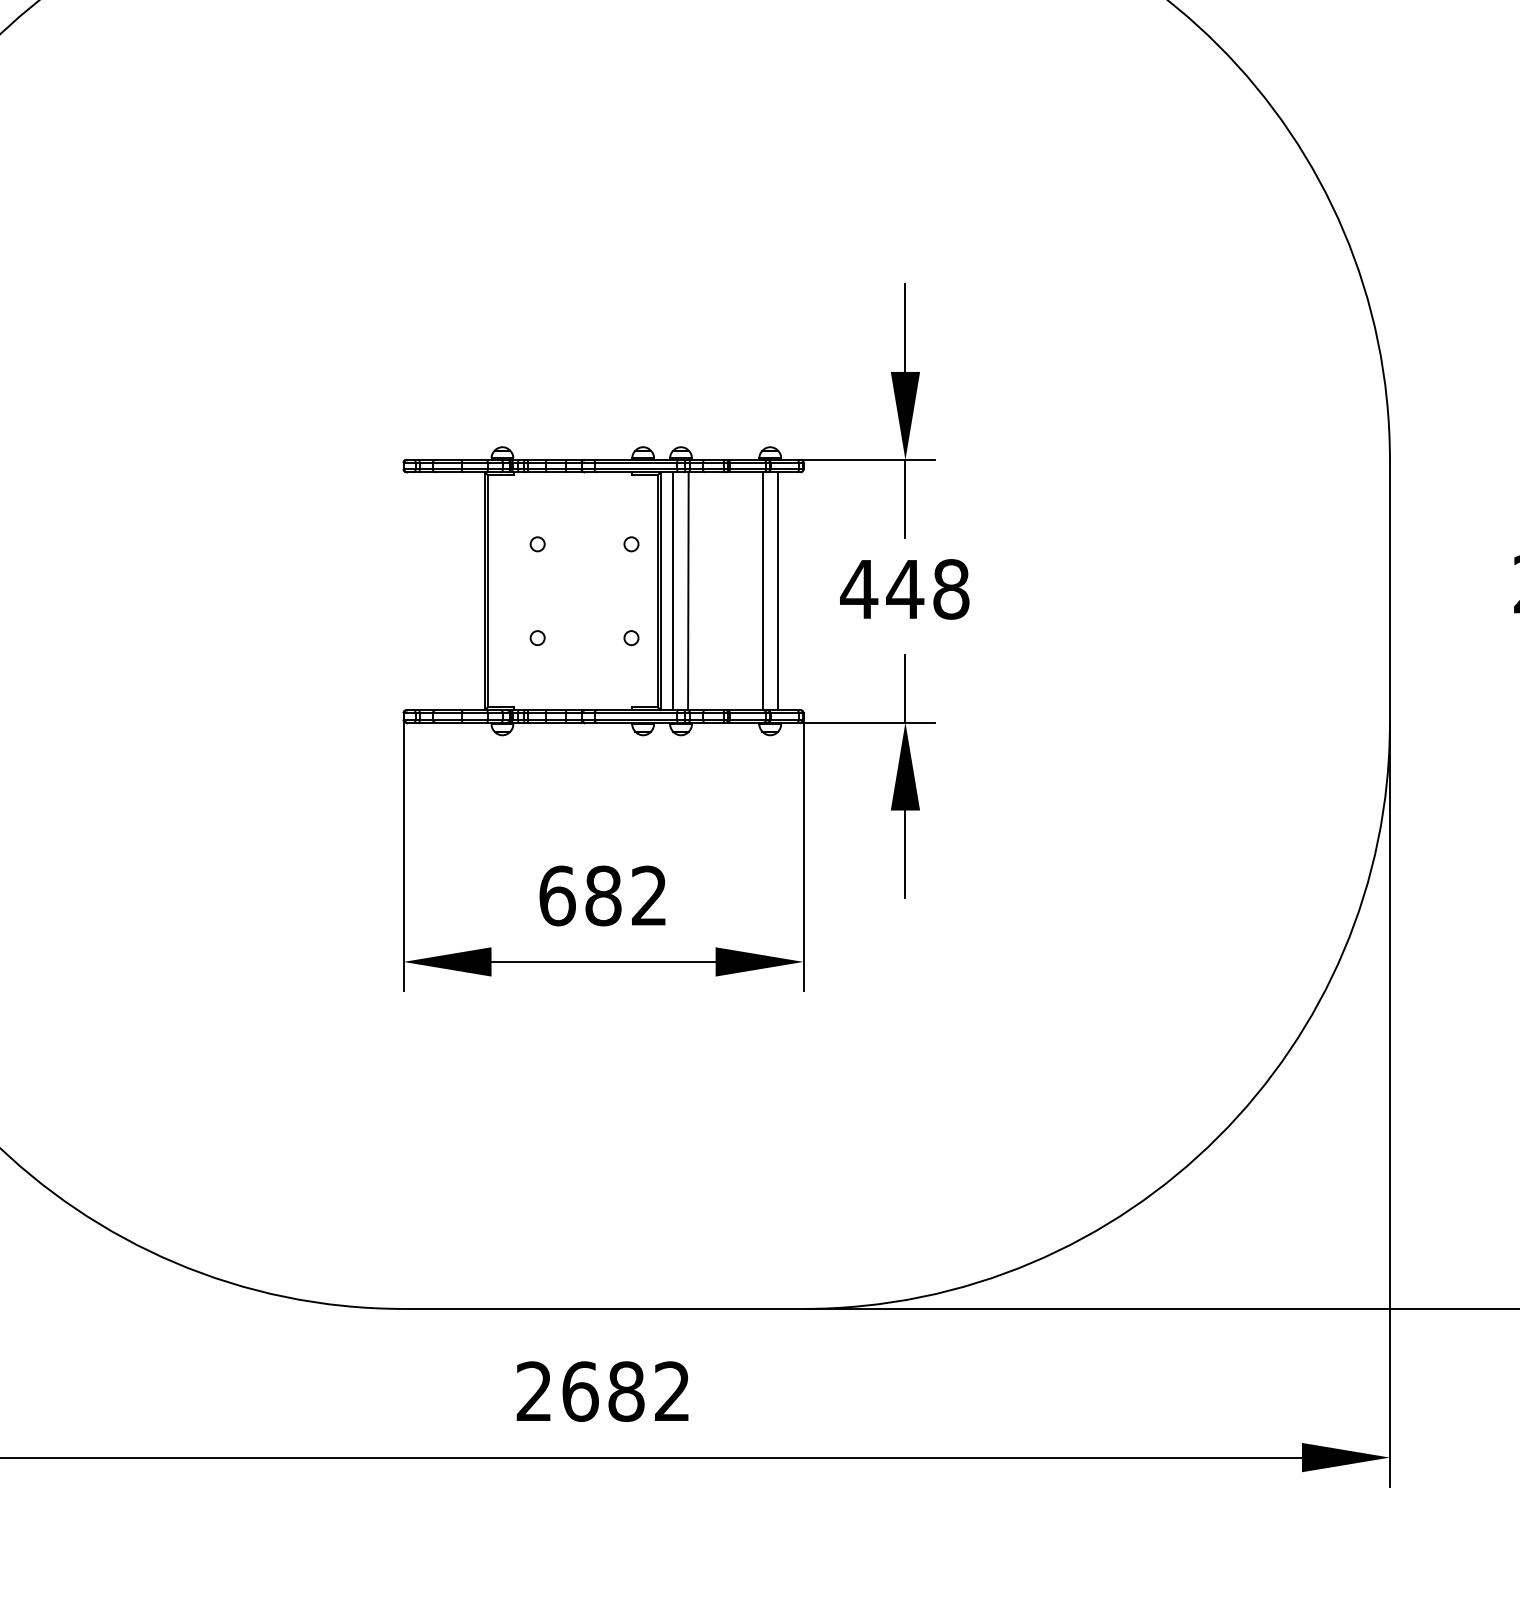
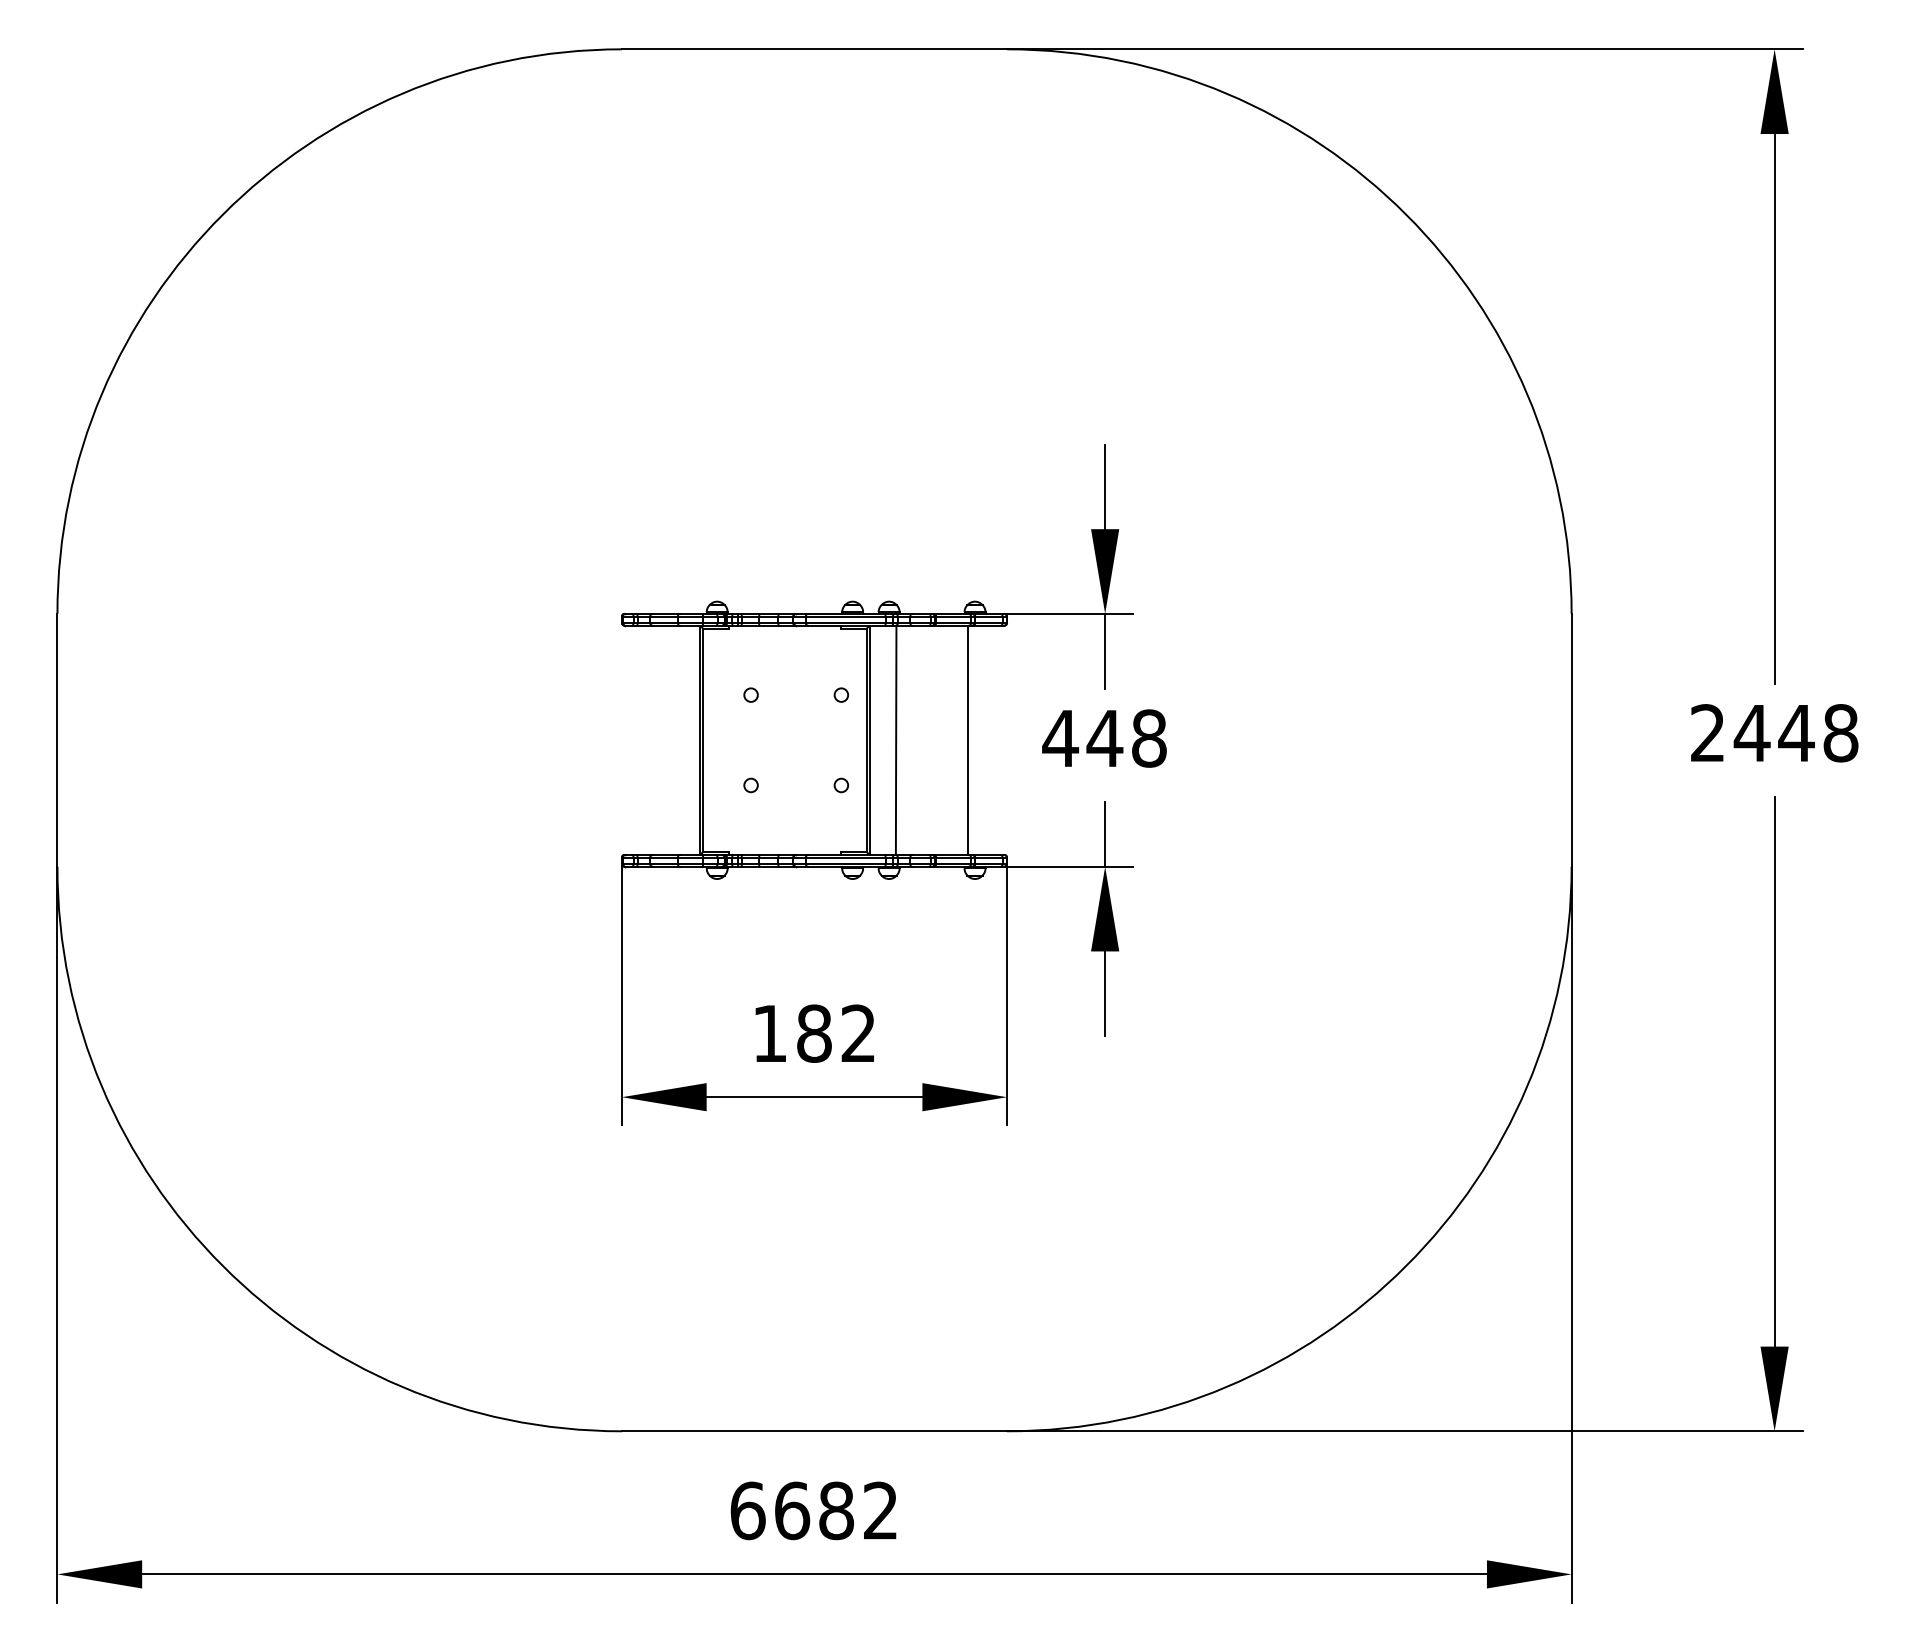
line: (673, 590) -> (881, 739), removed
line: (778, 590) -> (982, 739), removed
text: (557, 895) -> (770, 1033), 682 -> 182
text: (533, 1391) -> (747, 1510), 2682 -> 6682

